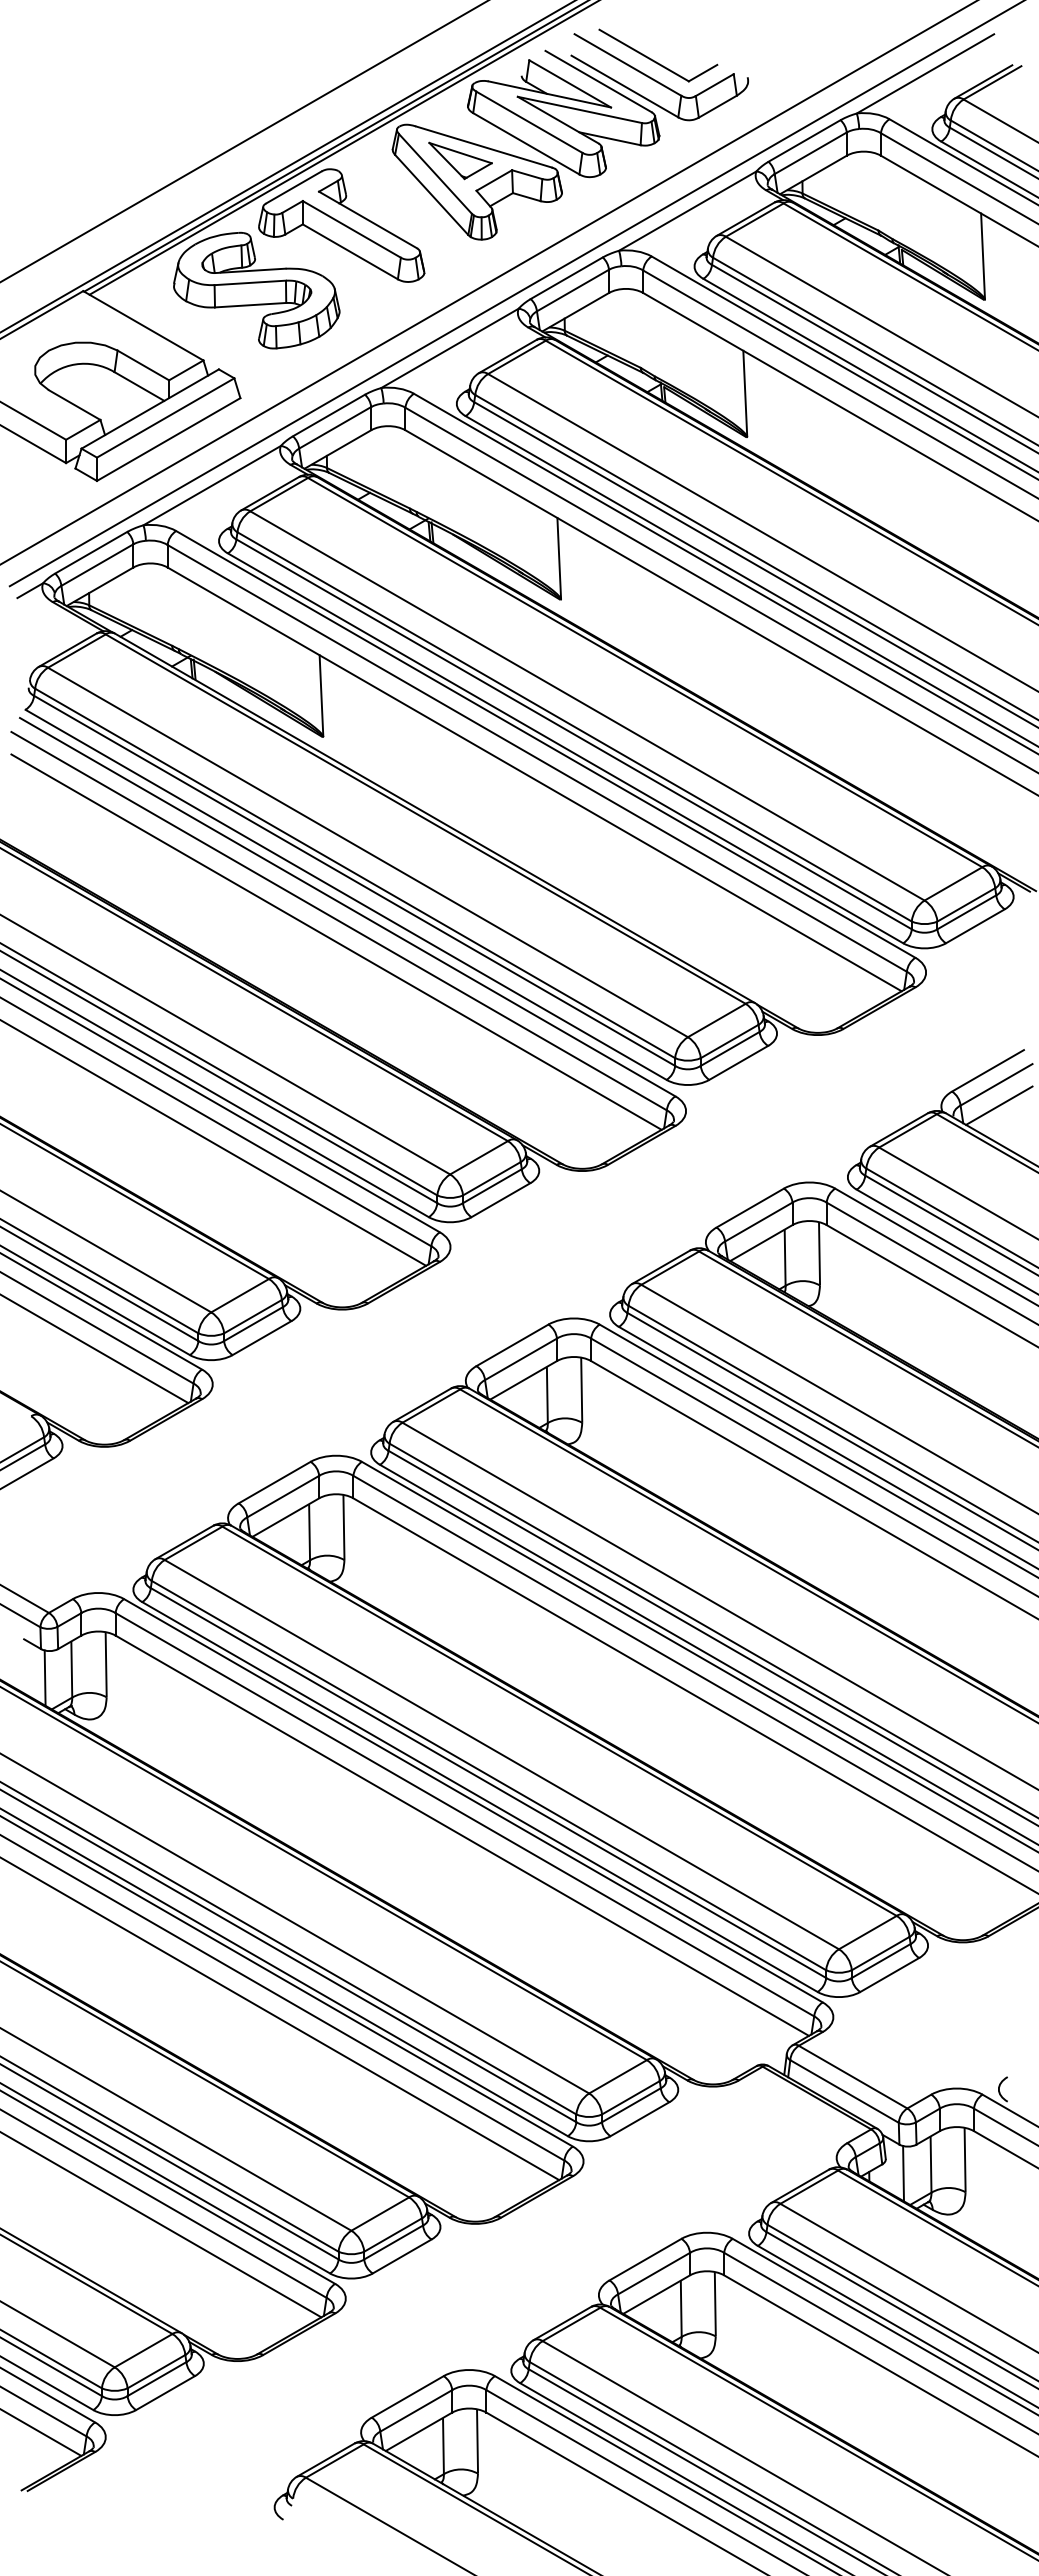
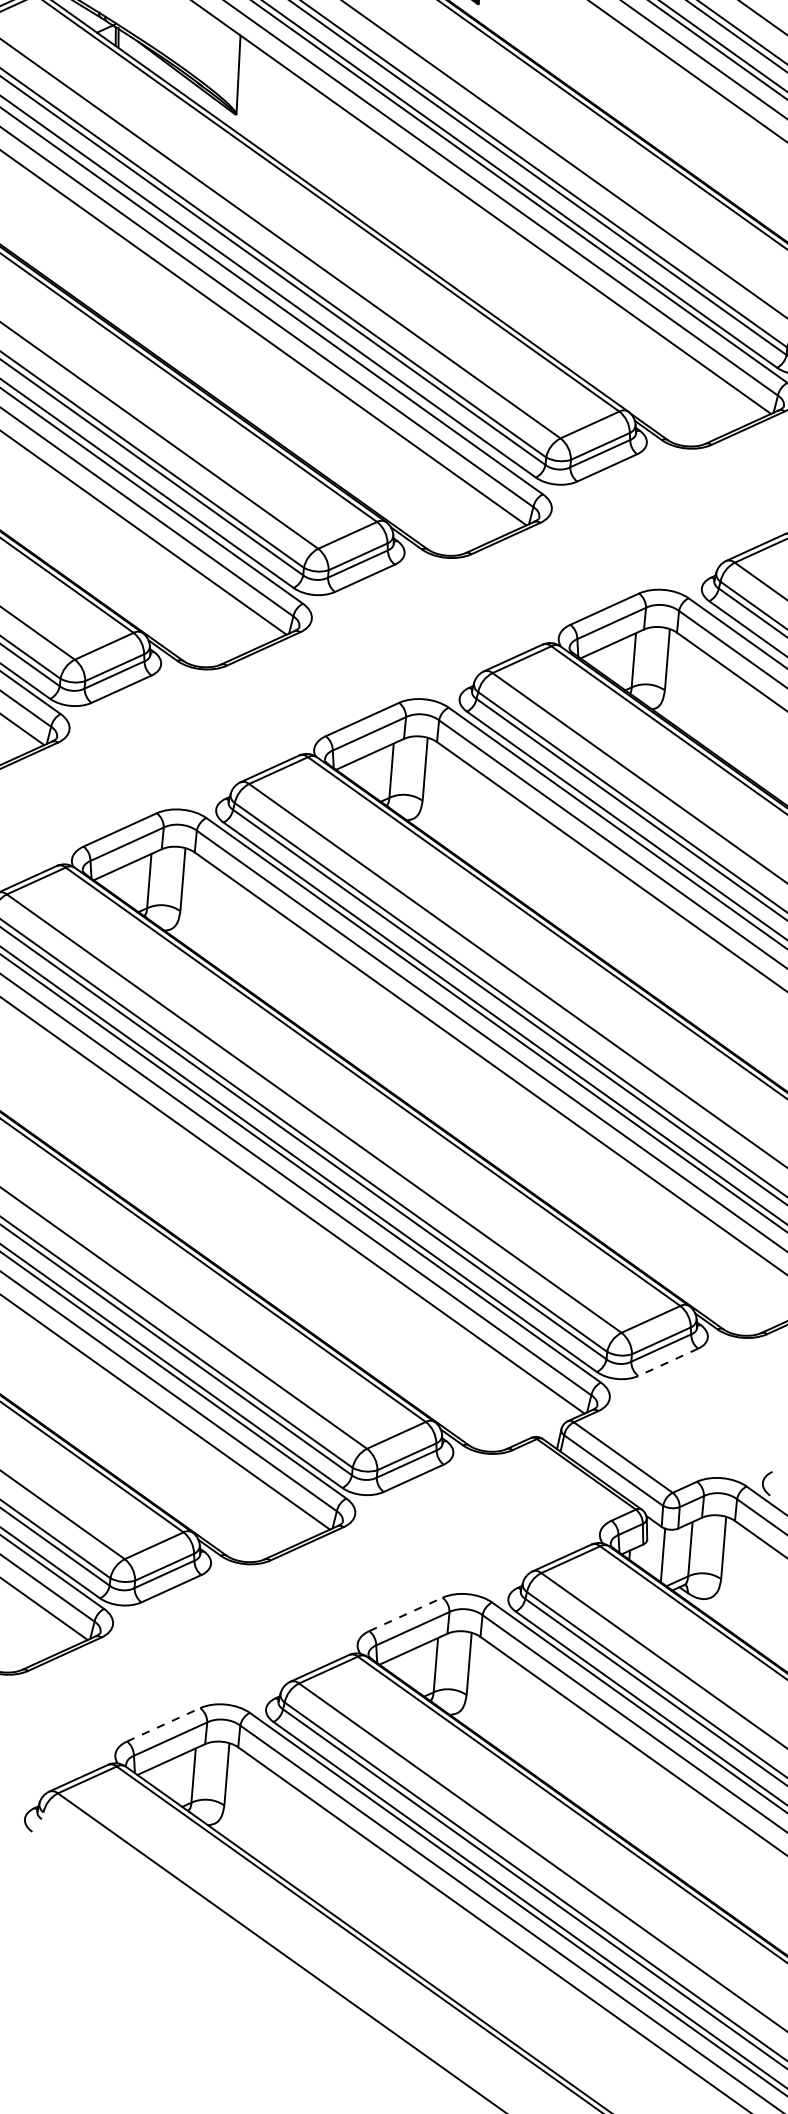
line: (889, 1975) -> (667, 1362), solid -> dashed
line: (645, 2259) -> (405, 1614), solid -> dashed
line: (407, 2396) -> (163, 1724), solid -> dashed

